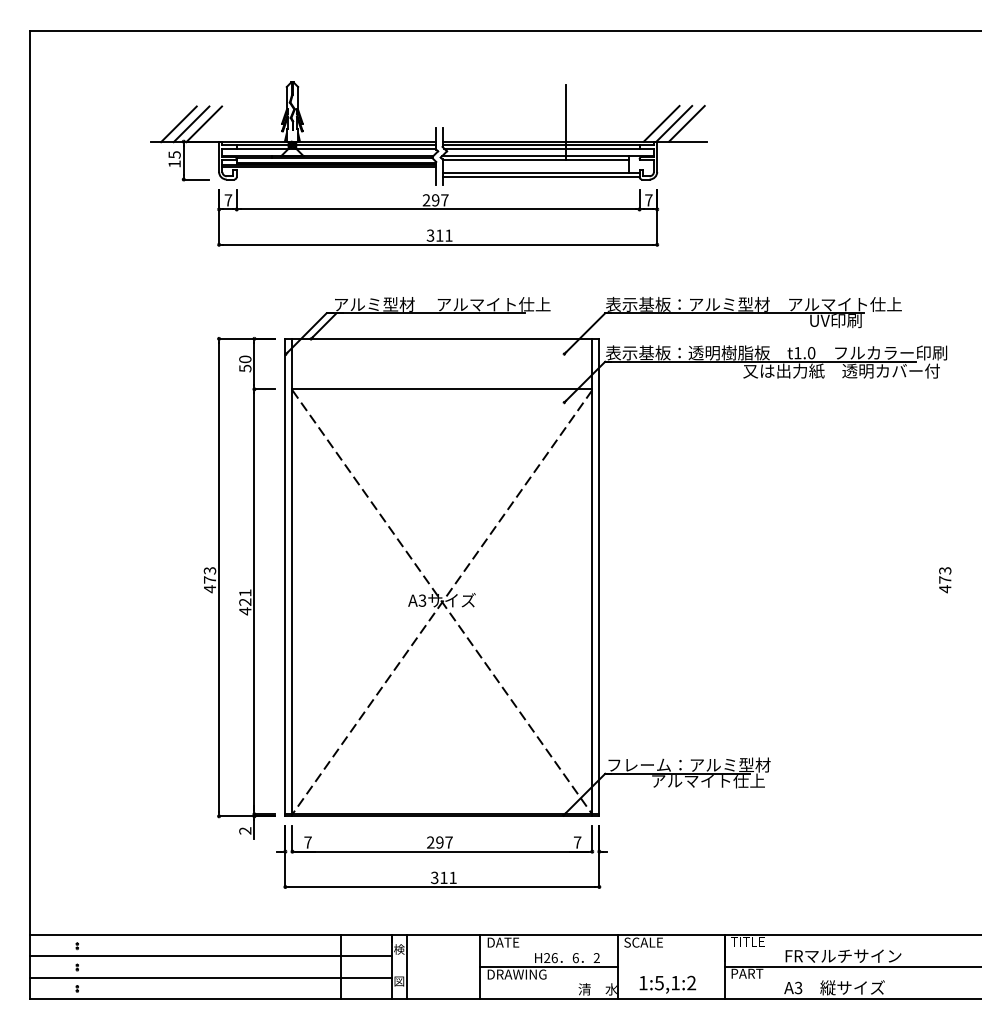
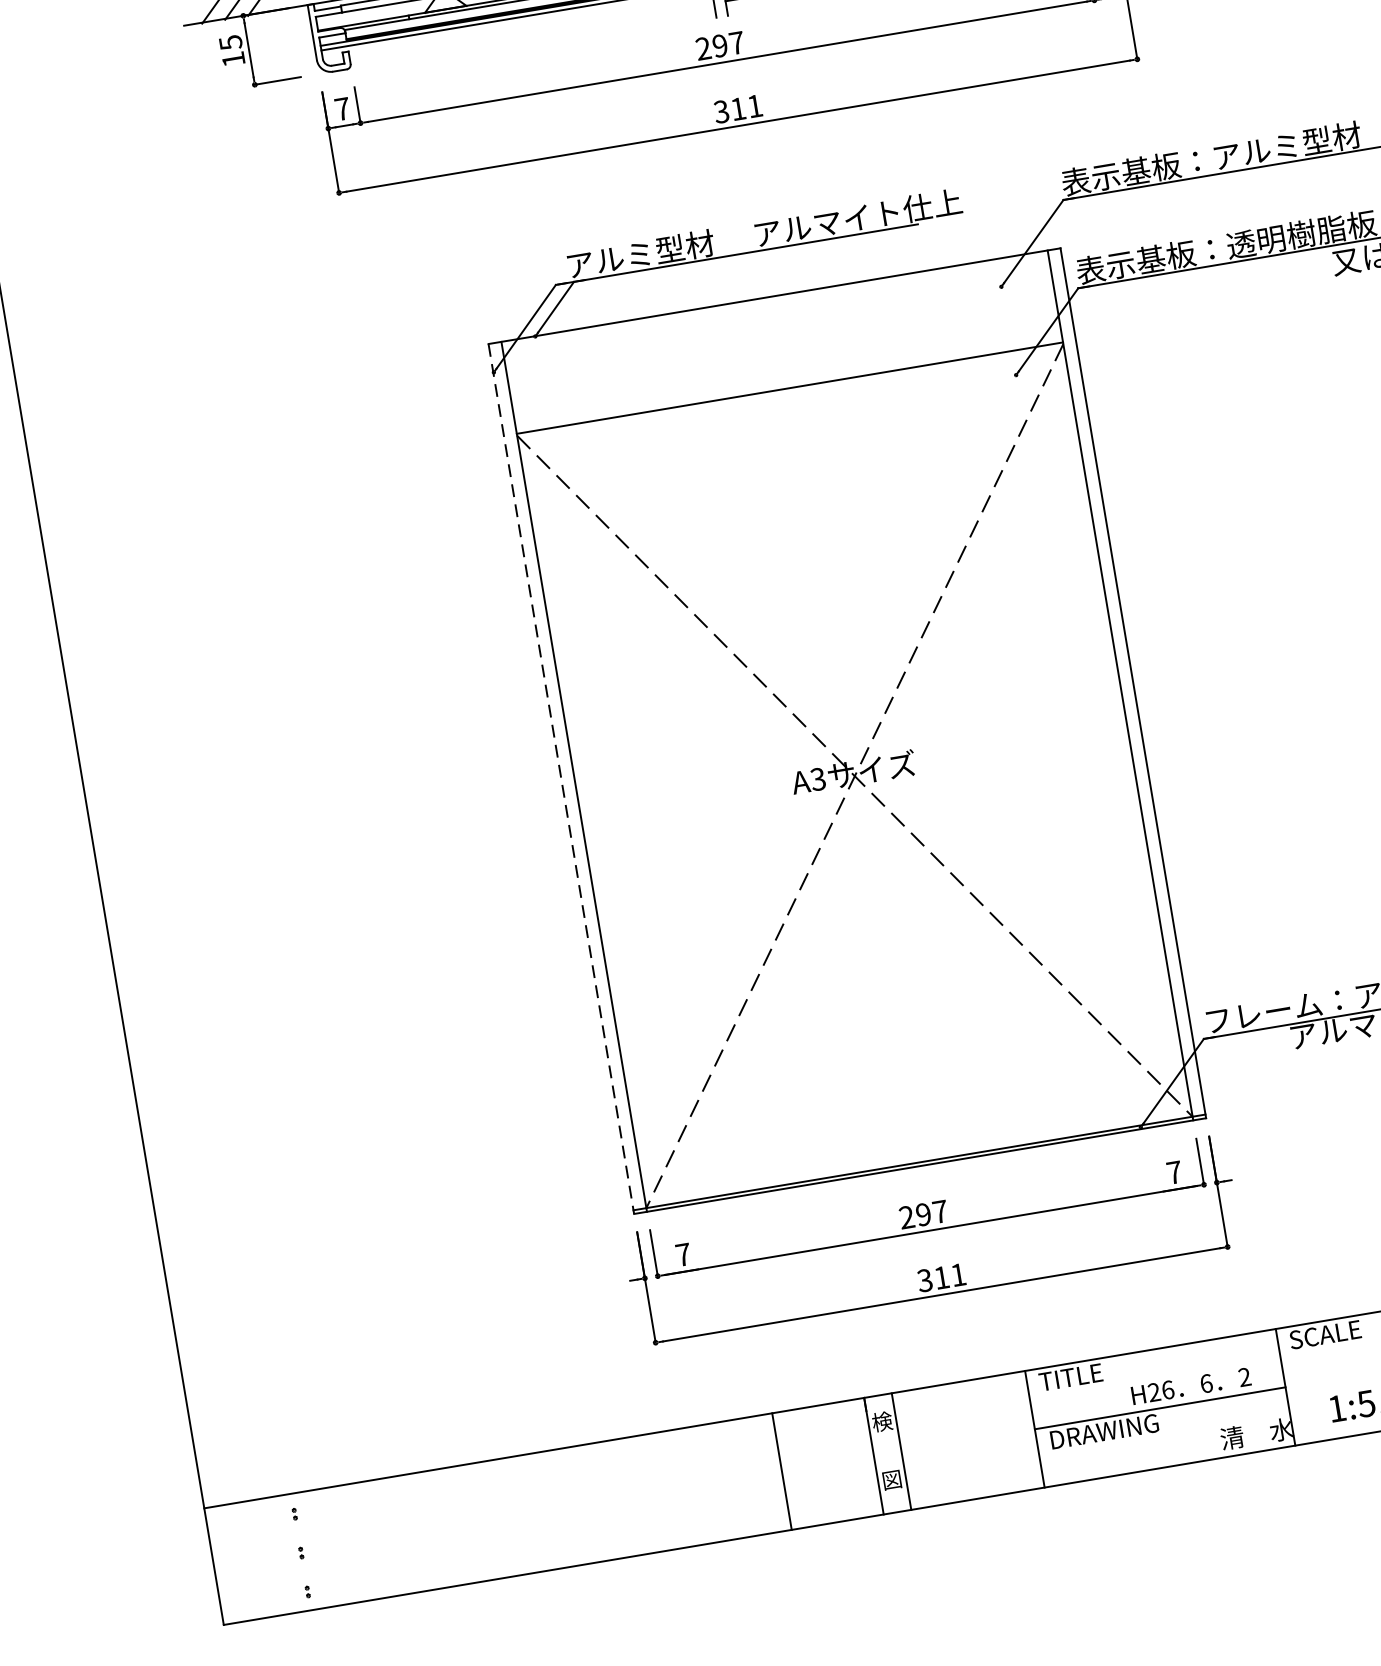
line: (285, 577) -> (561, 778), solid -> dashed
part: (239, 588) -> (481, 812), removed
text: (503, 942) -> (1069, 1377), DATE -> TITLE
line: (210, 956) -> (540, 1492), removed
line: (210, 977) -> (546, 1530), removed

